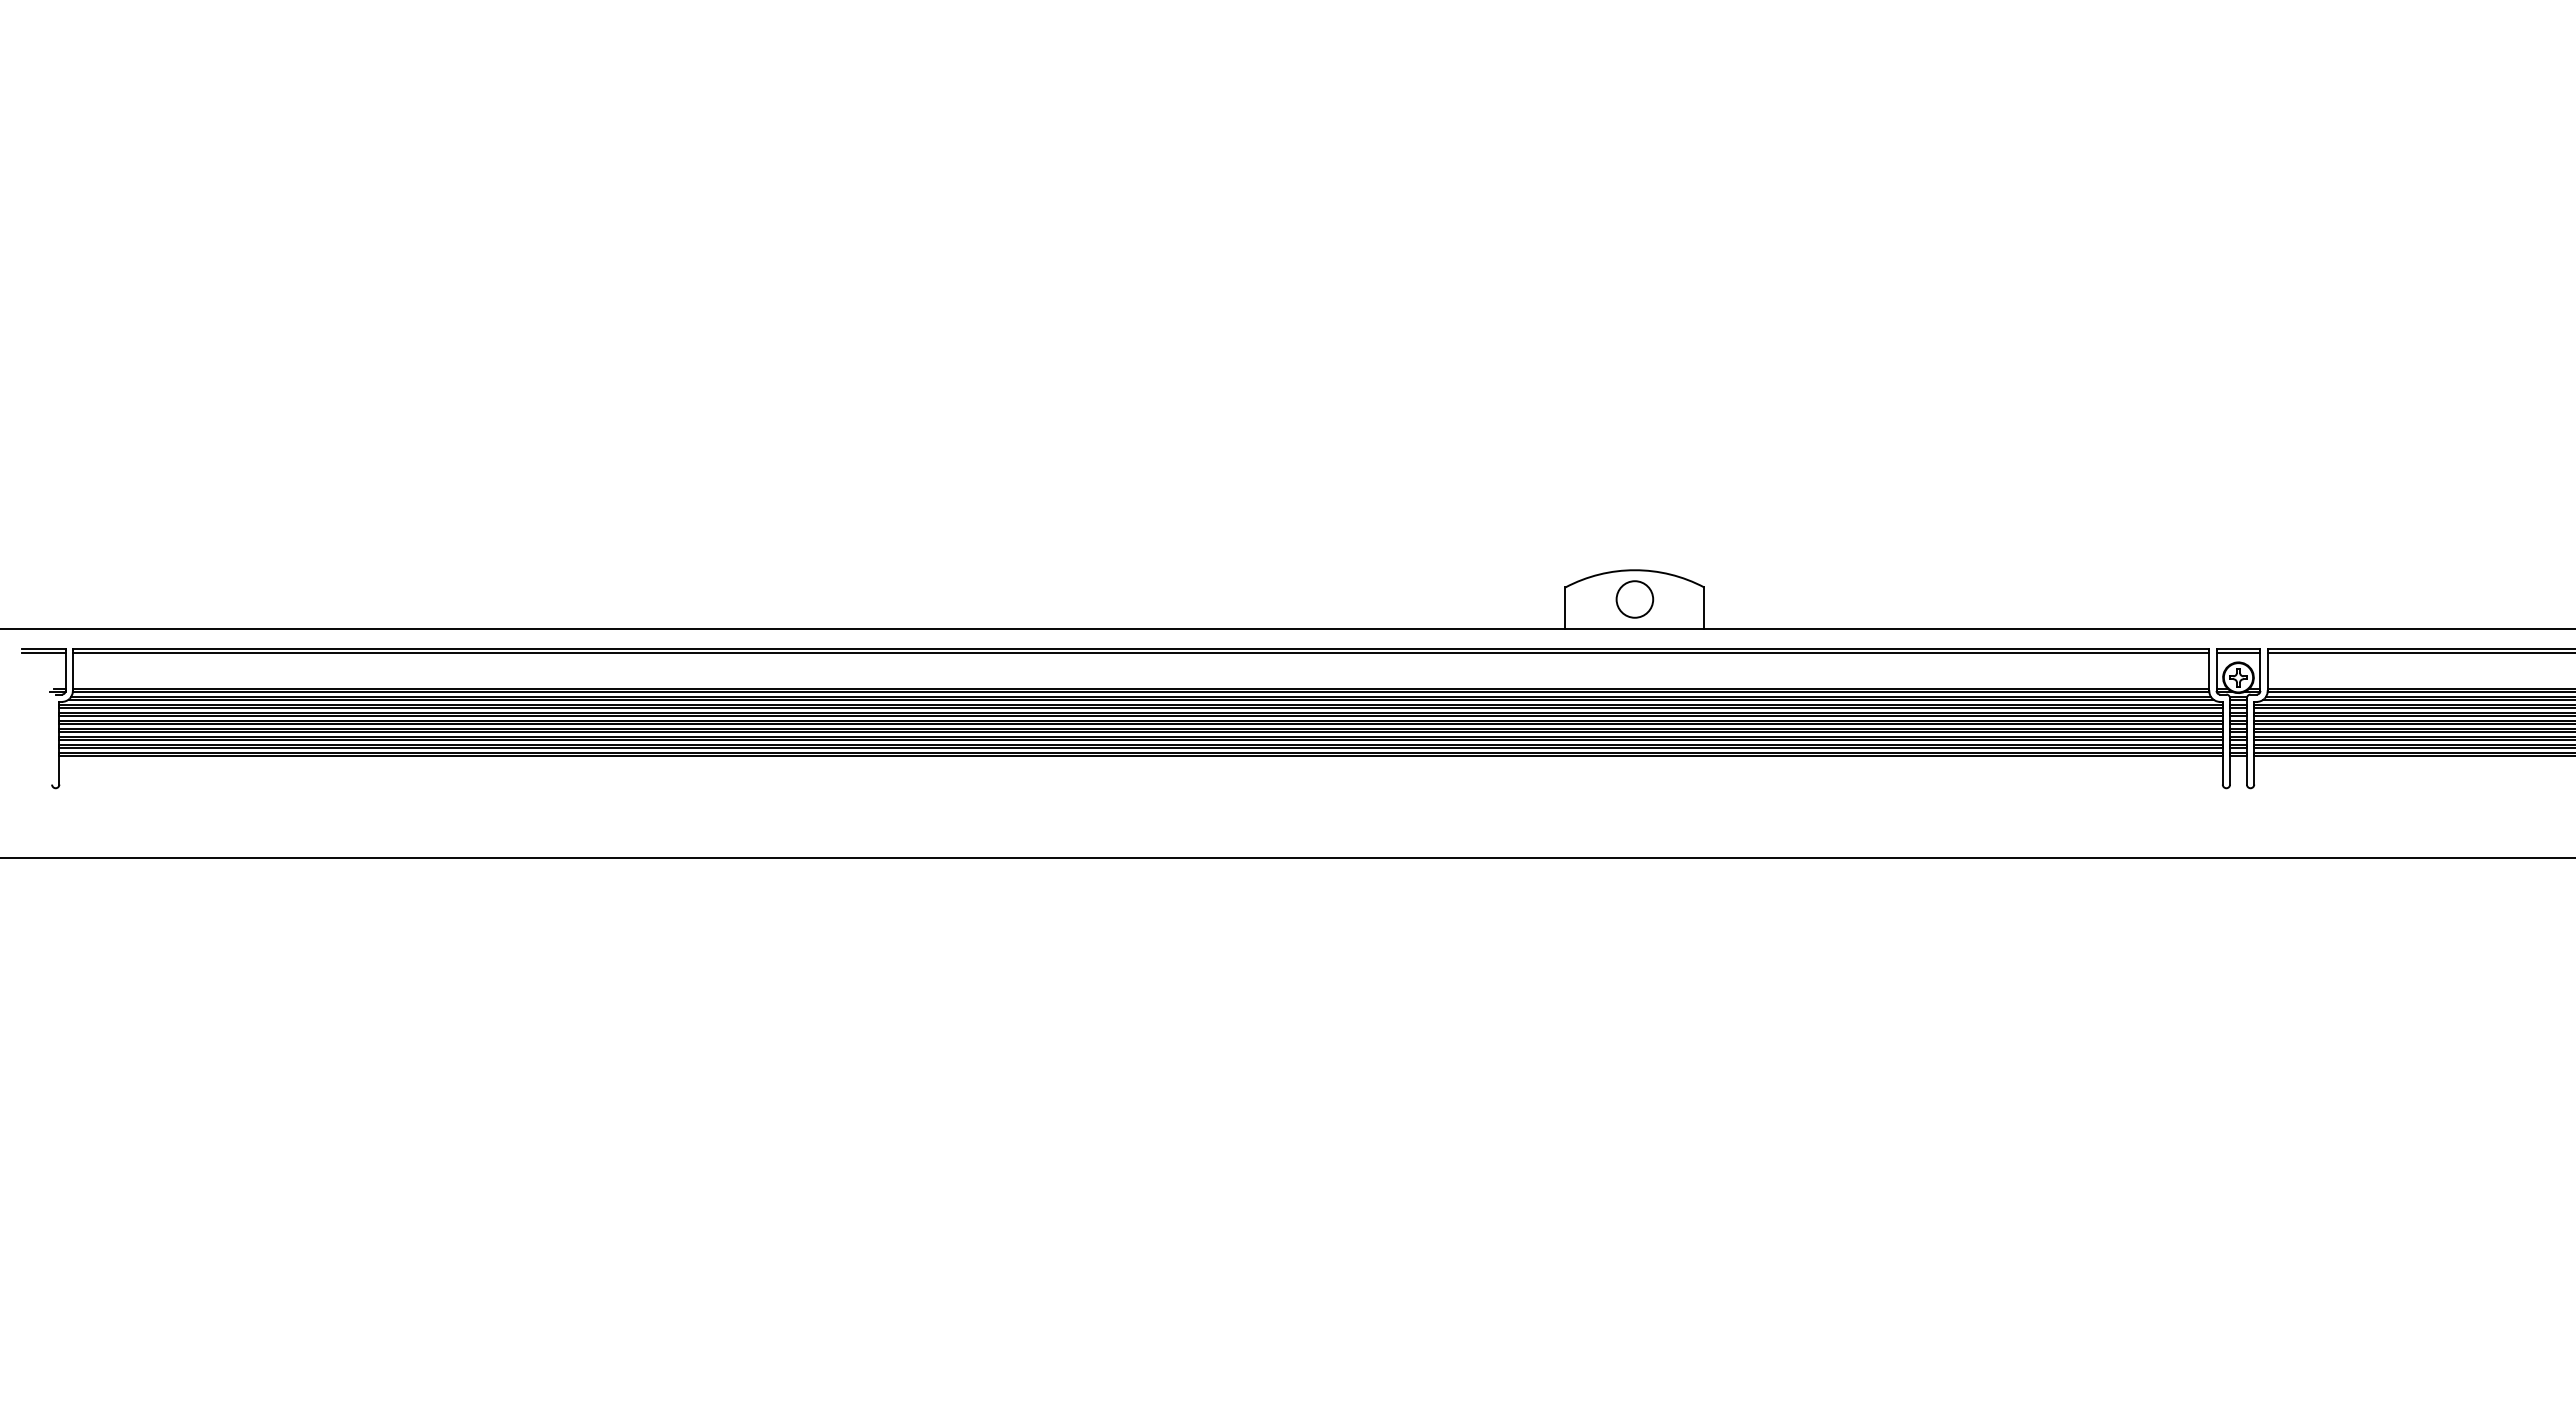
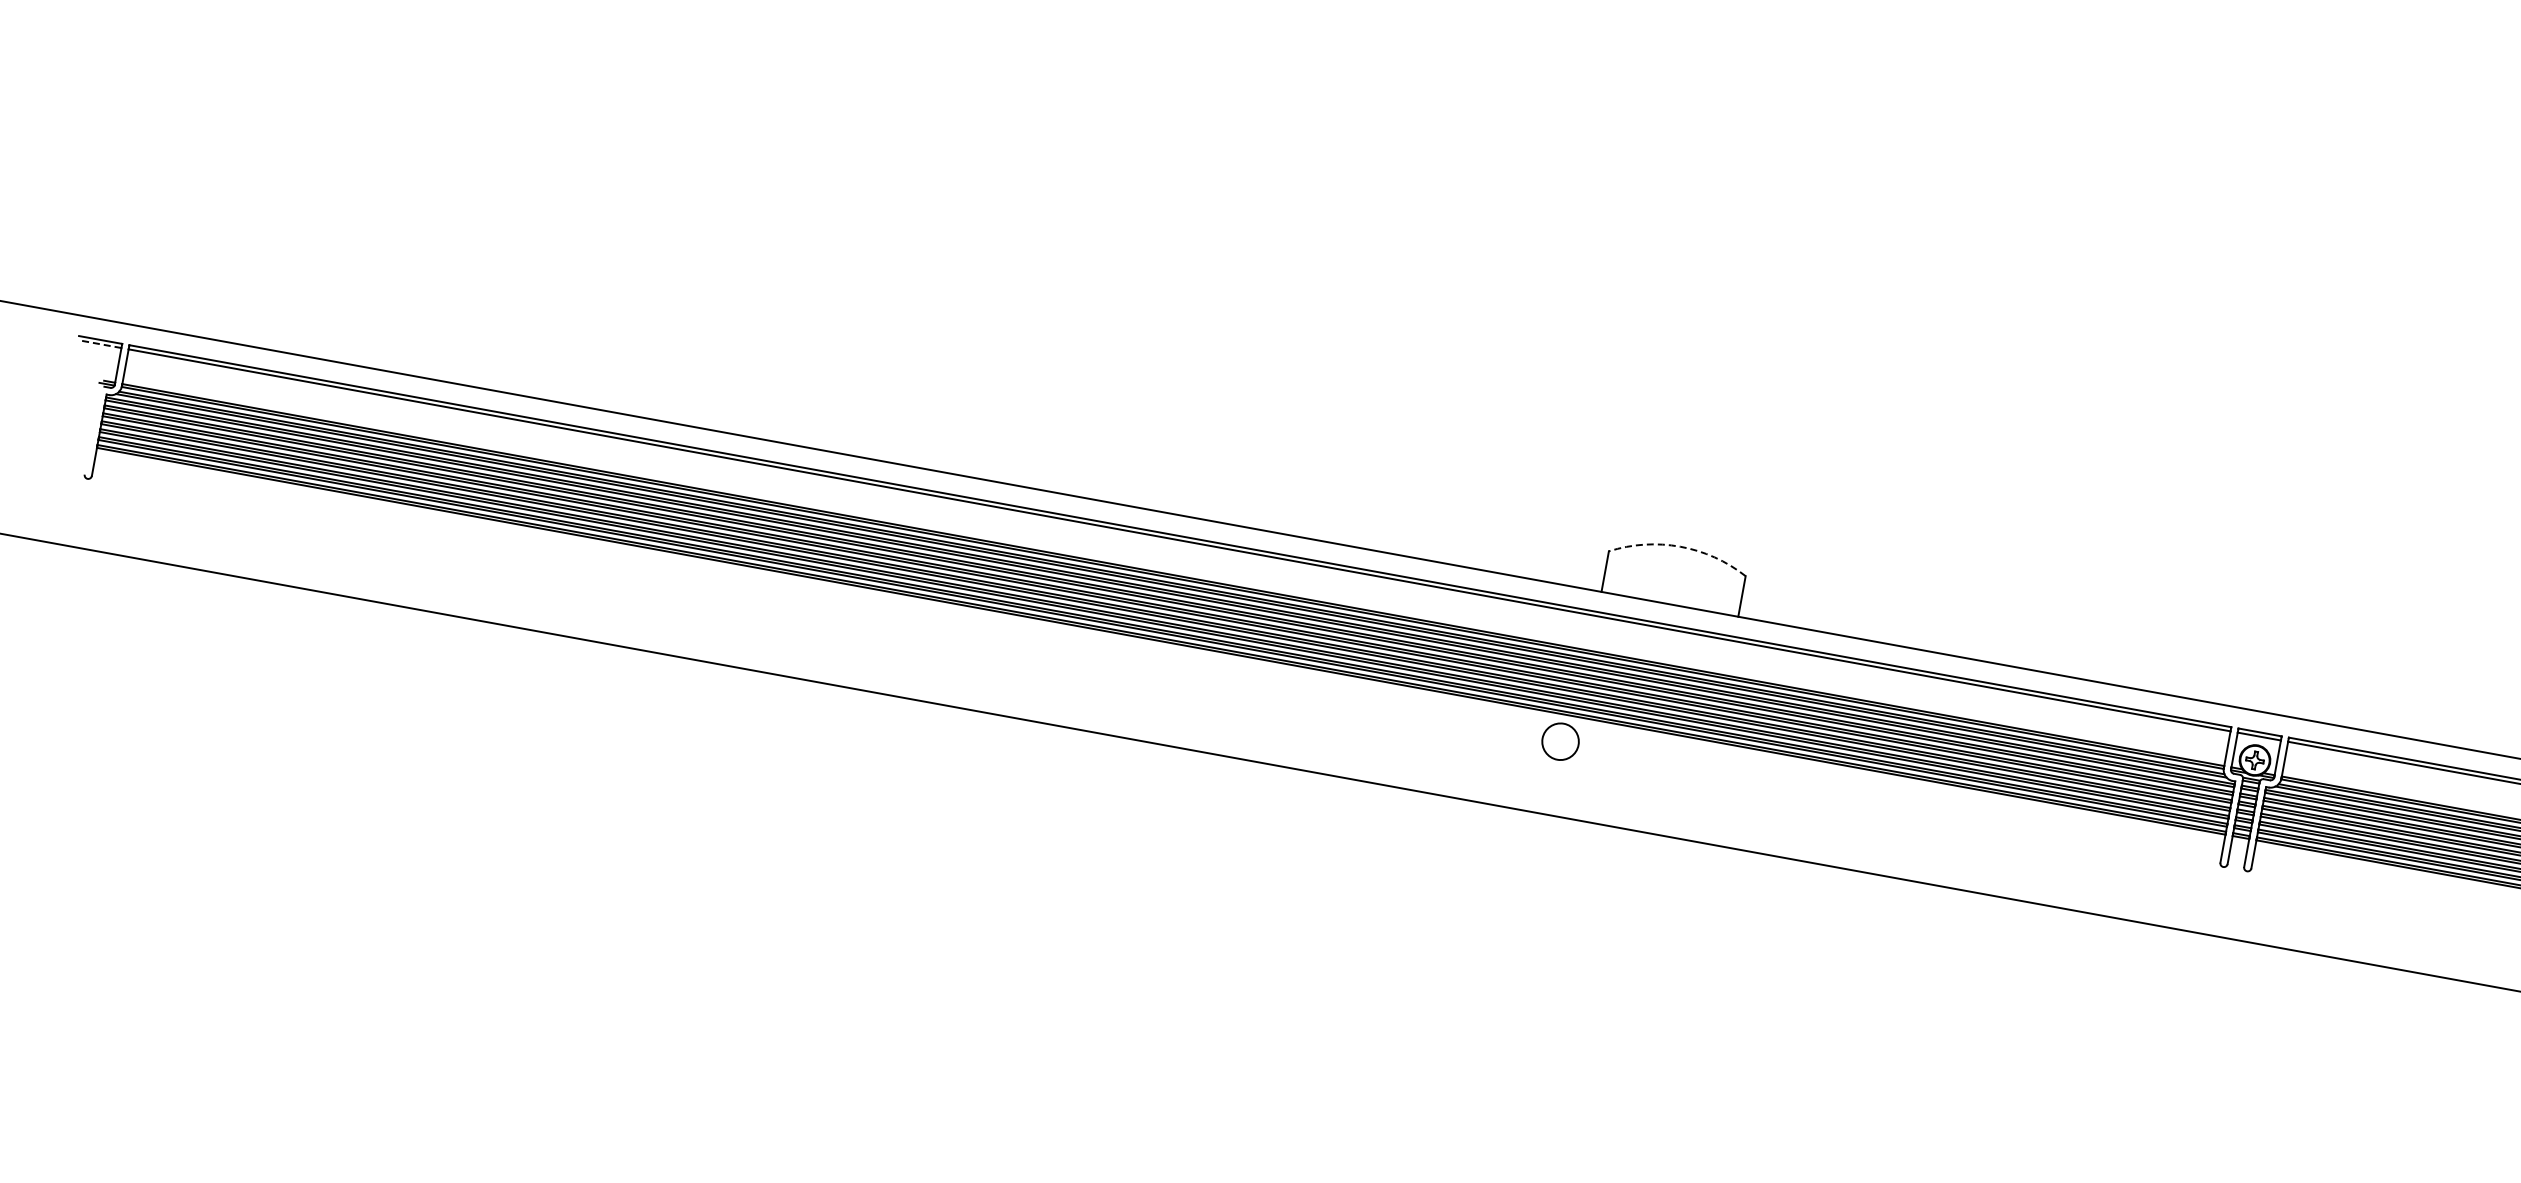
arc: (1634, 570) -> (1679, 546), solid -> dashed
circle: (1634, 599) -> (1560, 741), moved
line: (43, 653) -> (99, 344), solid -> dashed

